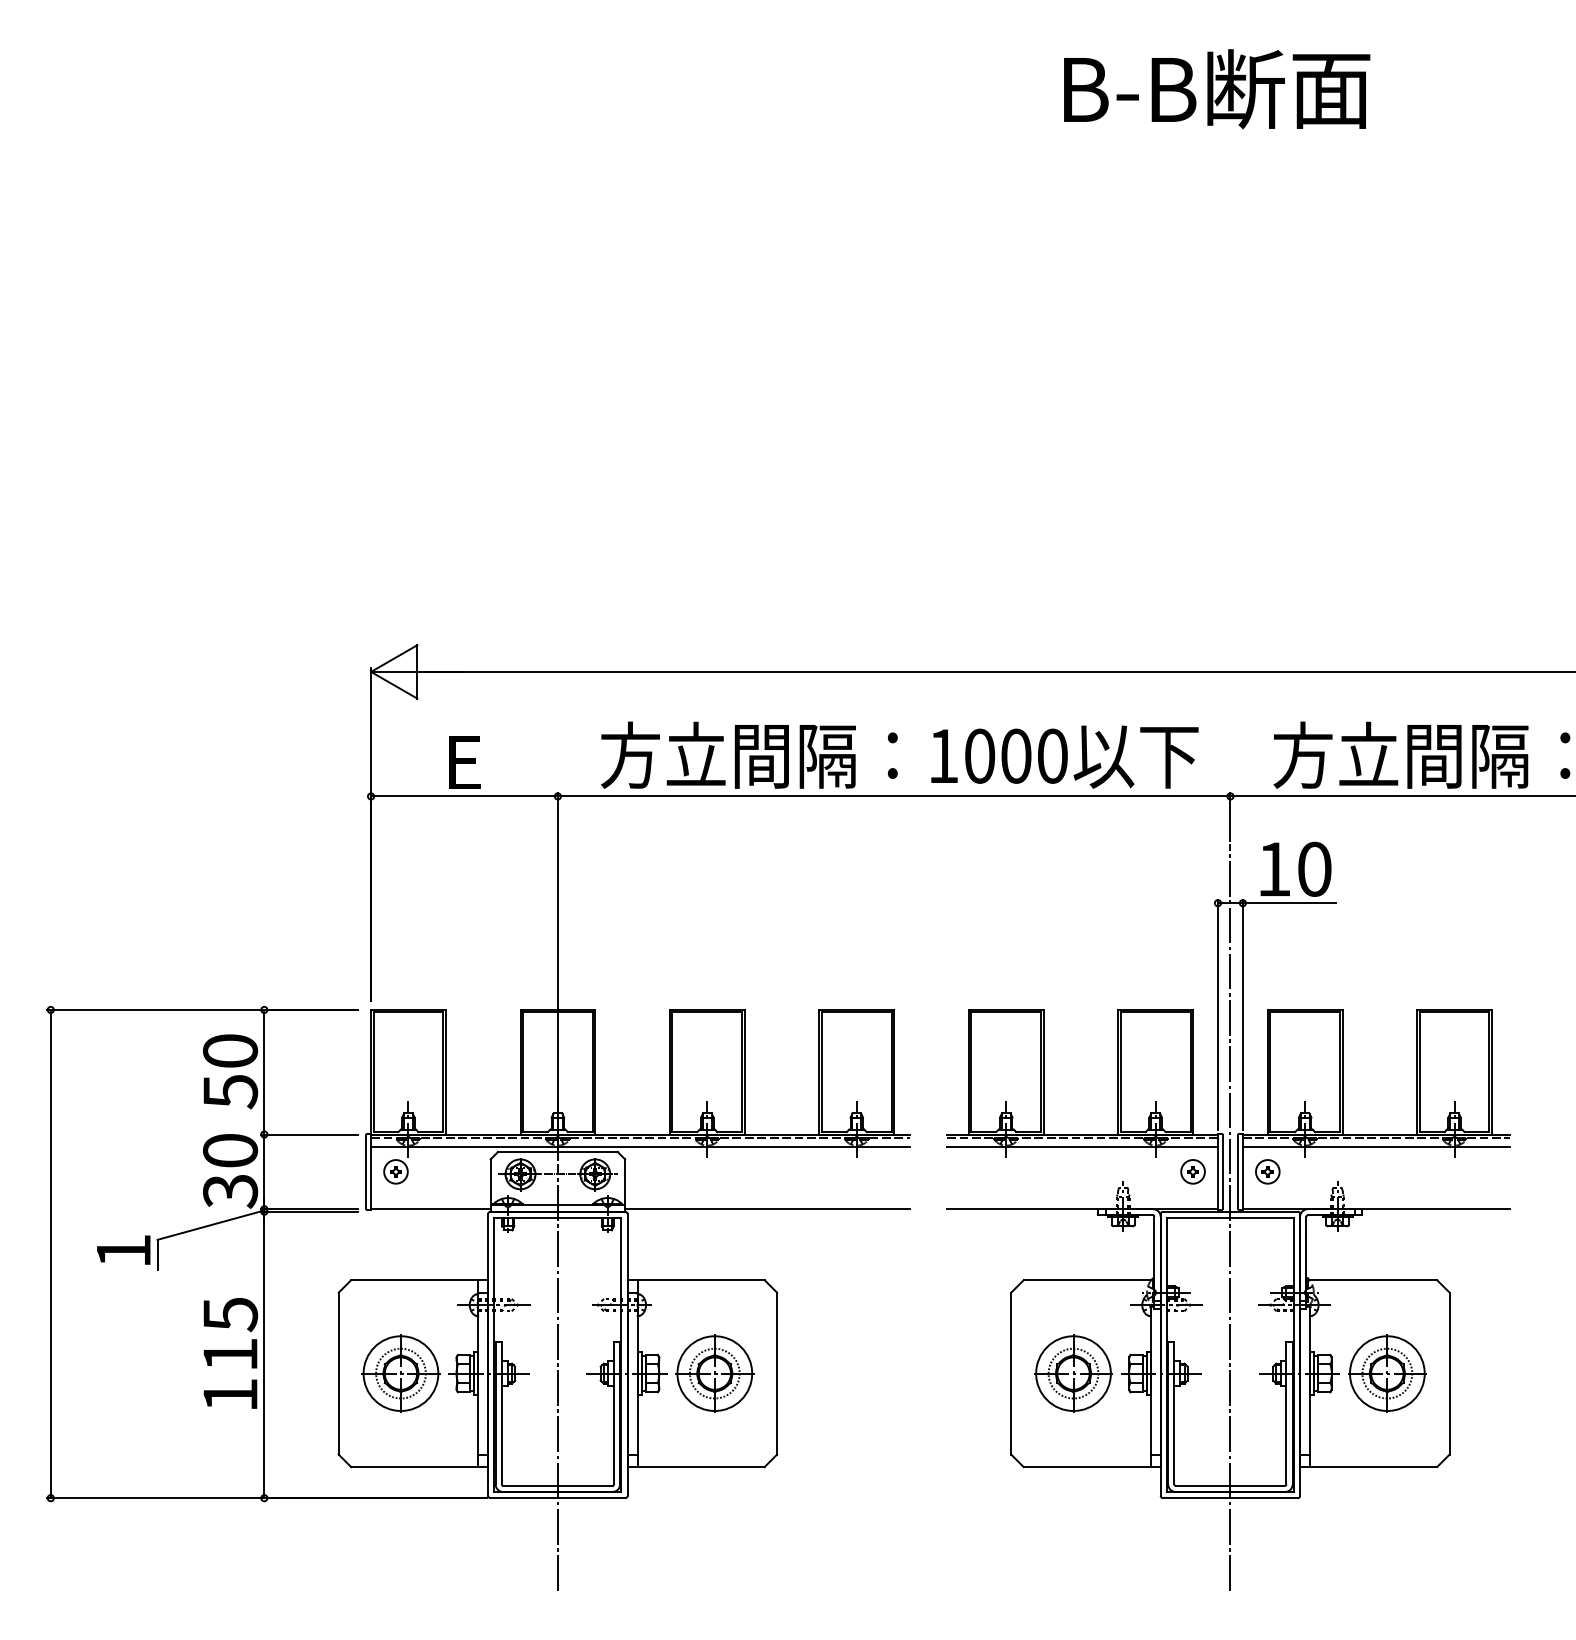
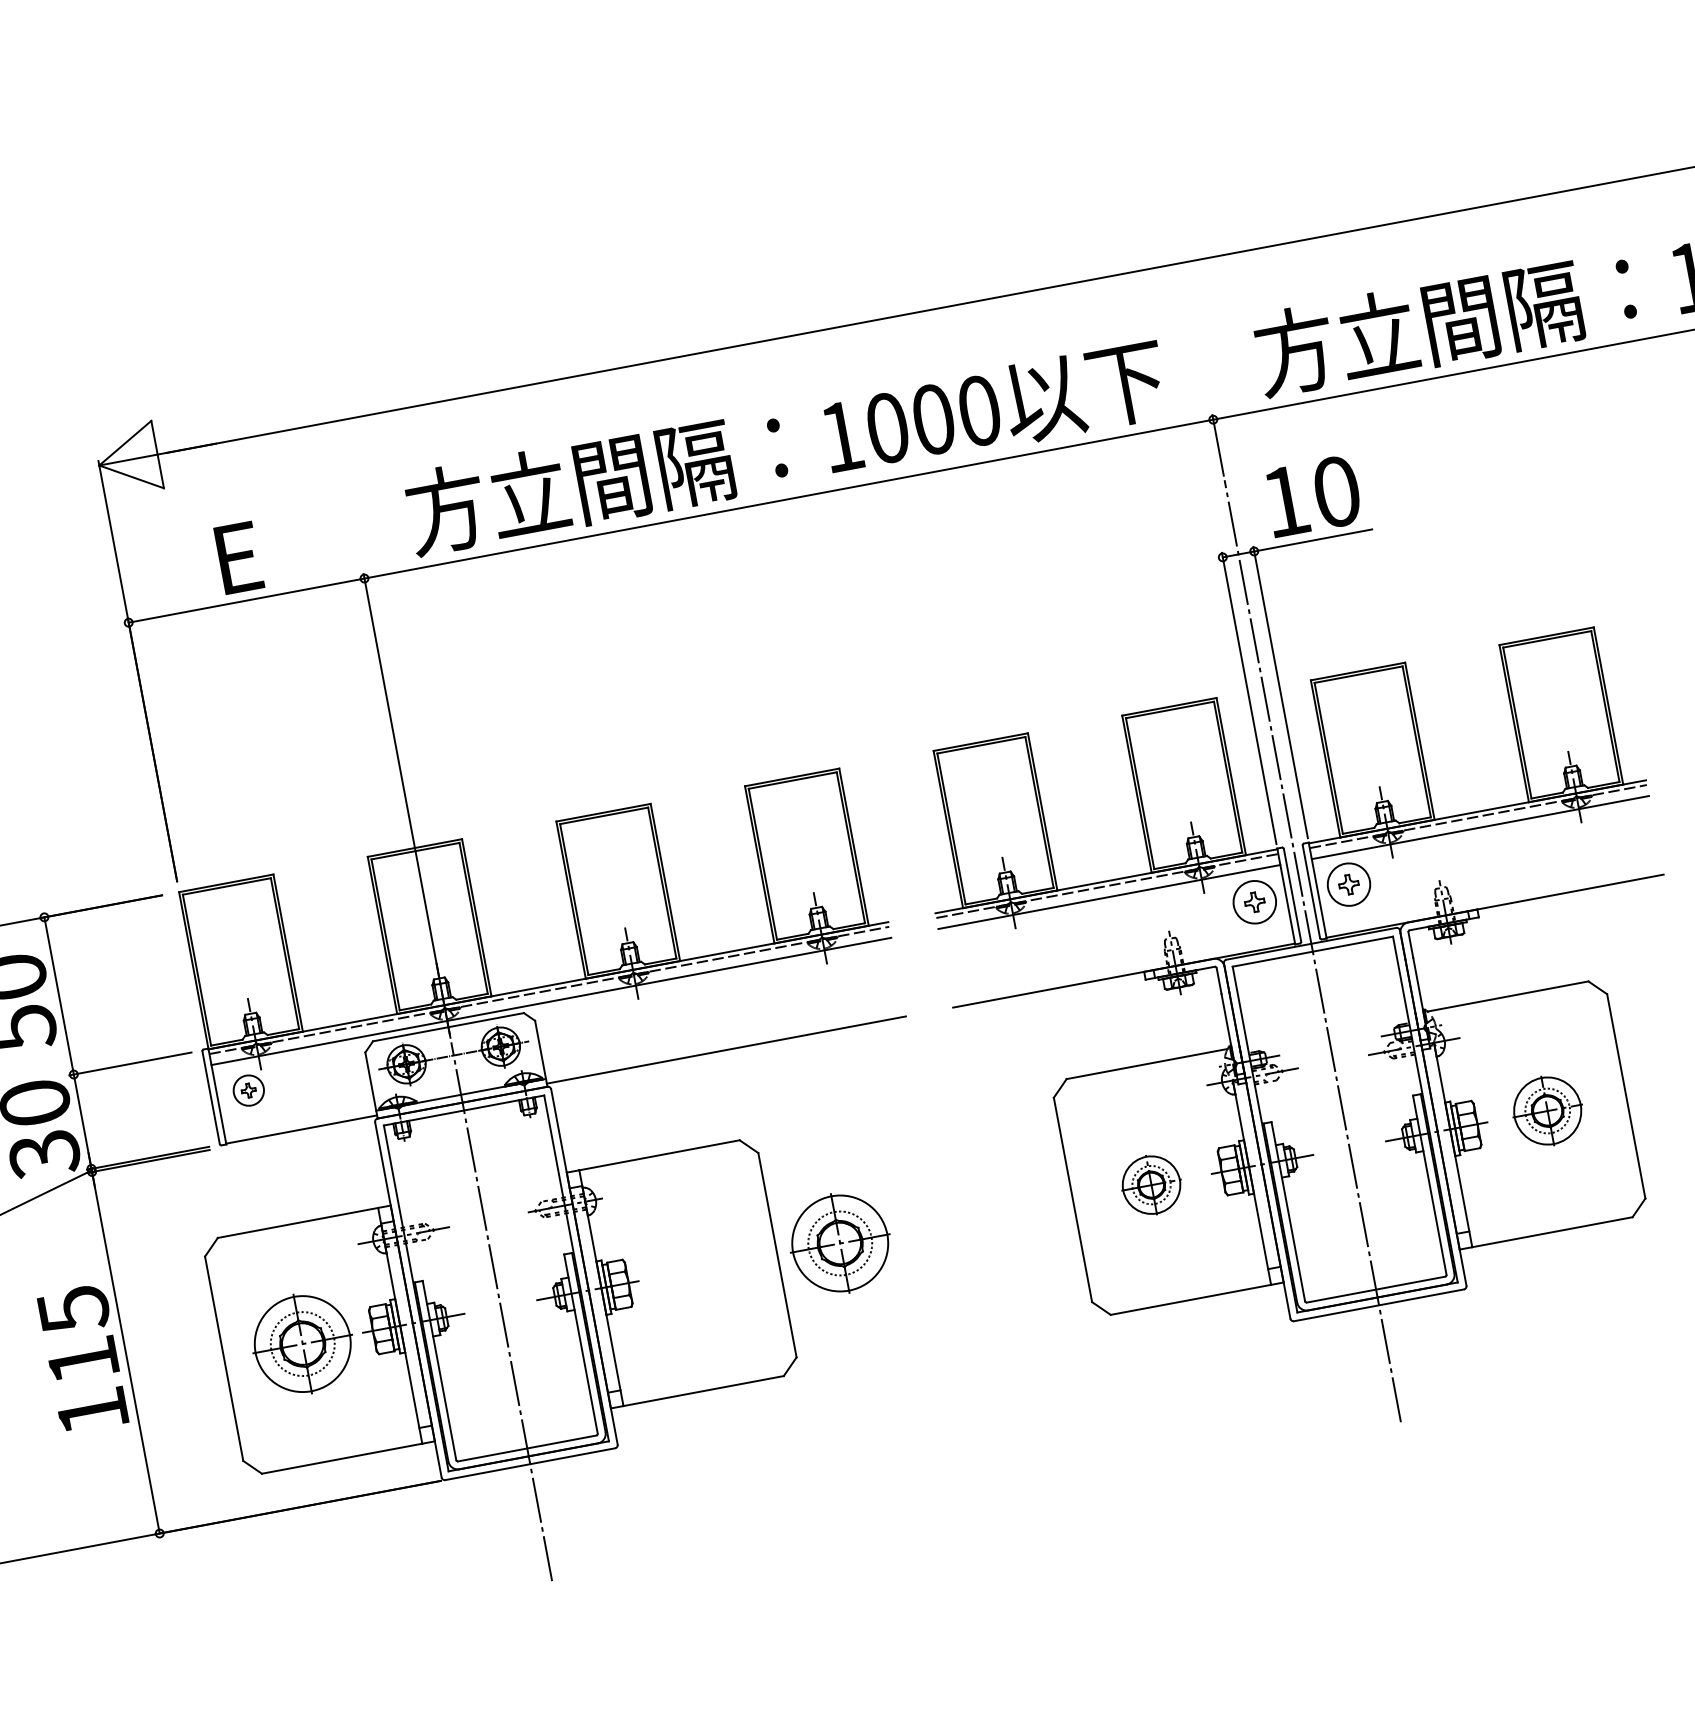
part: (1192, 1171) -> (1254, 902), size x1.4
part: (1267, 1171) -> (1348, 884), size x1.4
part: (714, 1373) -> (839, 1243), moved
part: (1073, 1373) -> (1151, 1185), size x0.6
part: (1387, 1373) -> (1547, 1110), size x0.7

